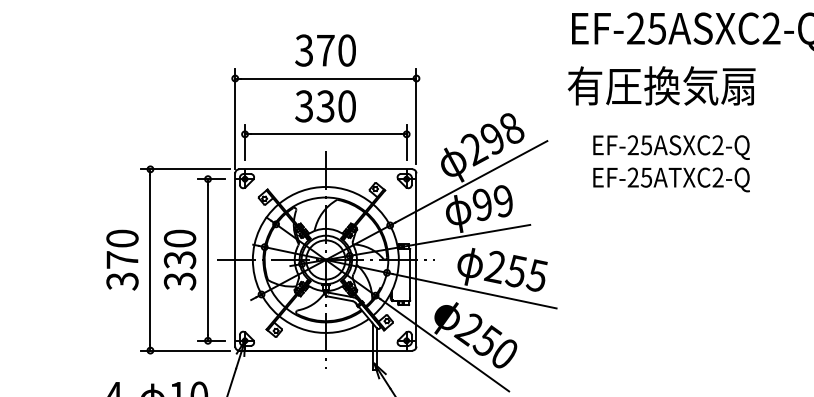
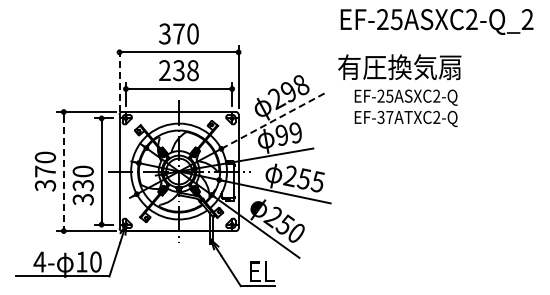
text: (661, 86) -> (399, 67), moved
text: (324, 106) -> (178, 70), 330 -> 238
line: (235, 118) -> (119, 78), solid -> dashed
text: (640, 177) -> (385, 117), EF-25ATXC2-Q -> EF-37ATXC2-Q
line: (471, 182) -> (274, 120), solid -> dashed
line: (149, 259) -> (63, 171), solid -> dashed
text: (178, 259) -> (82, 185), moved

